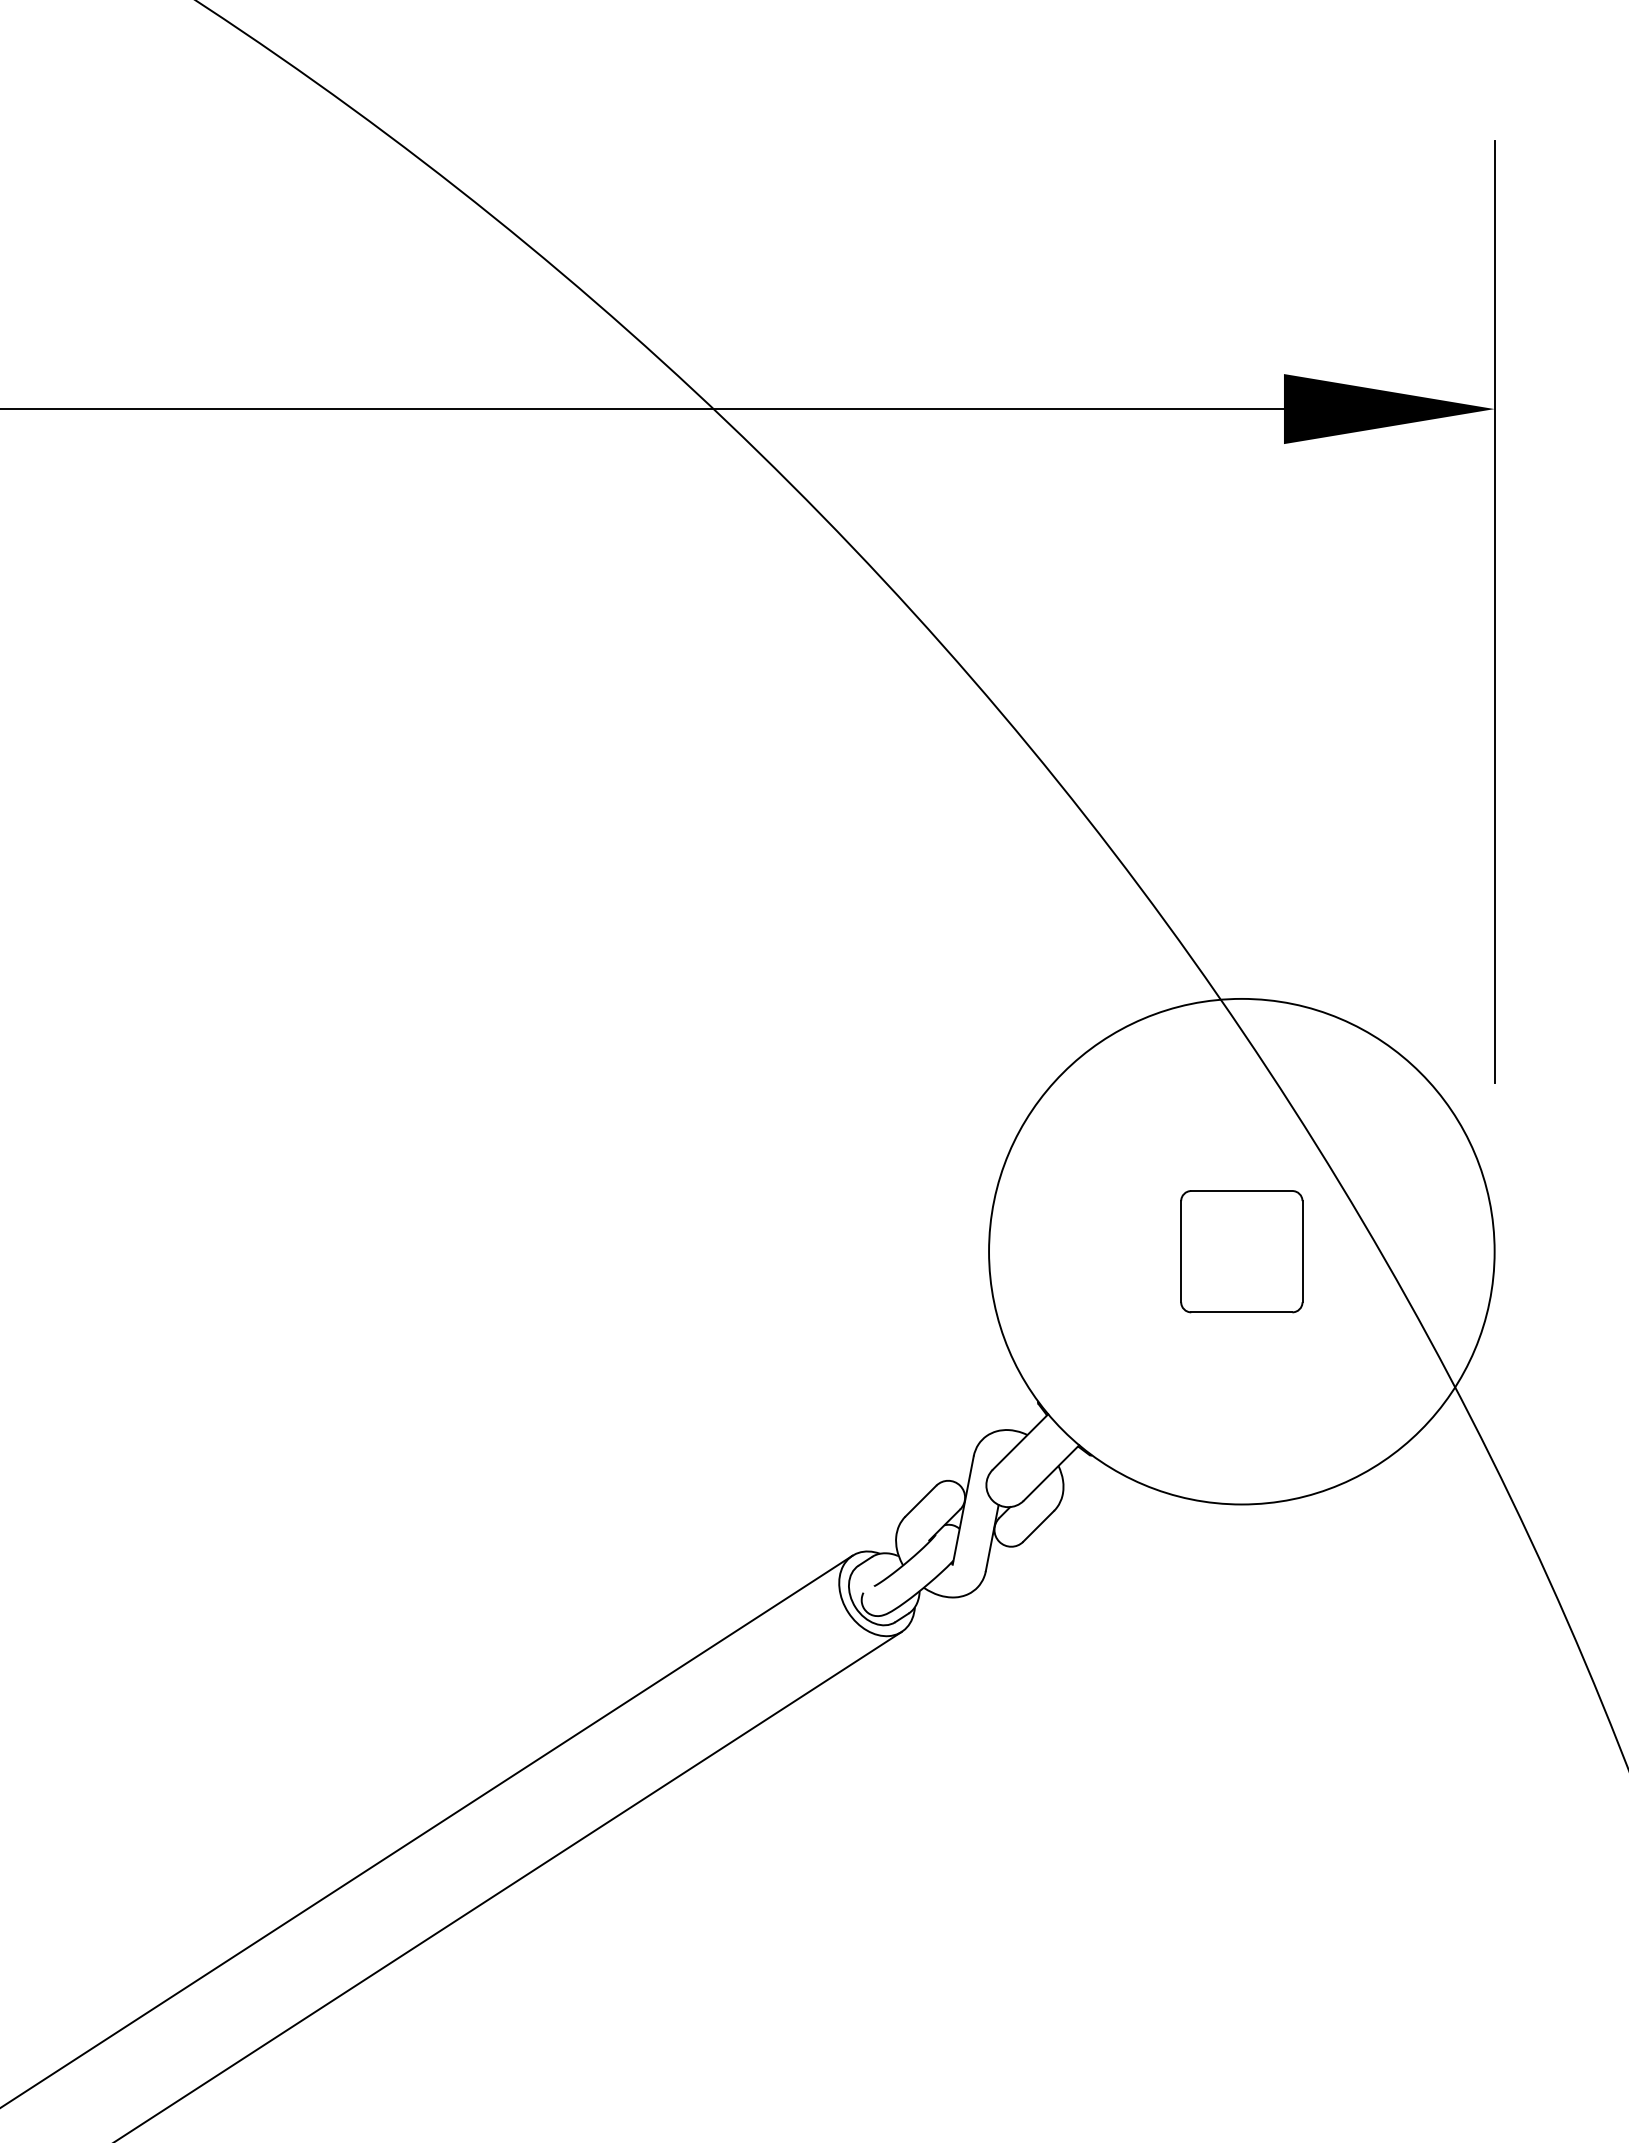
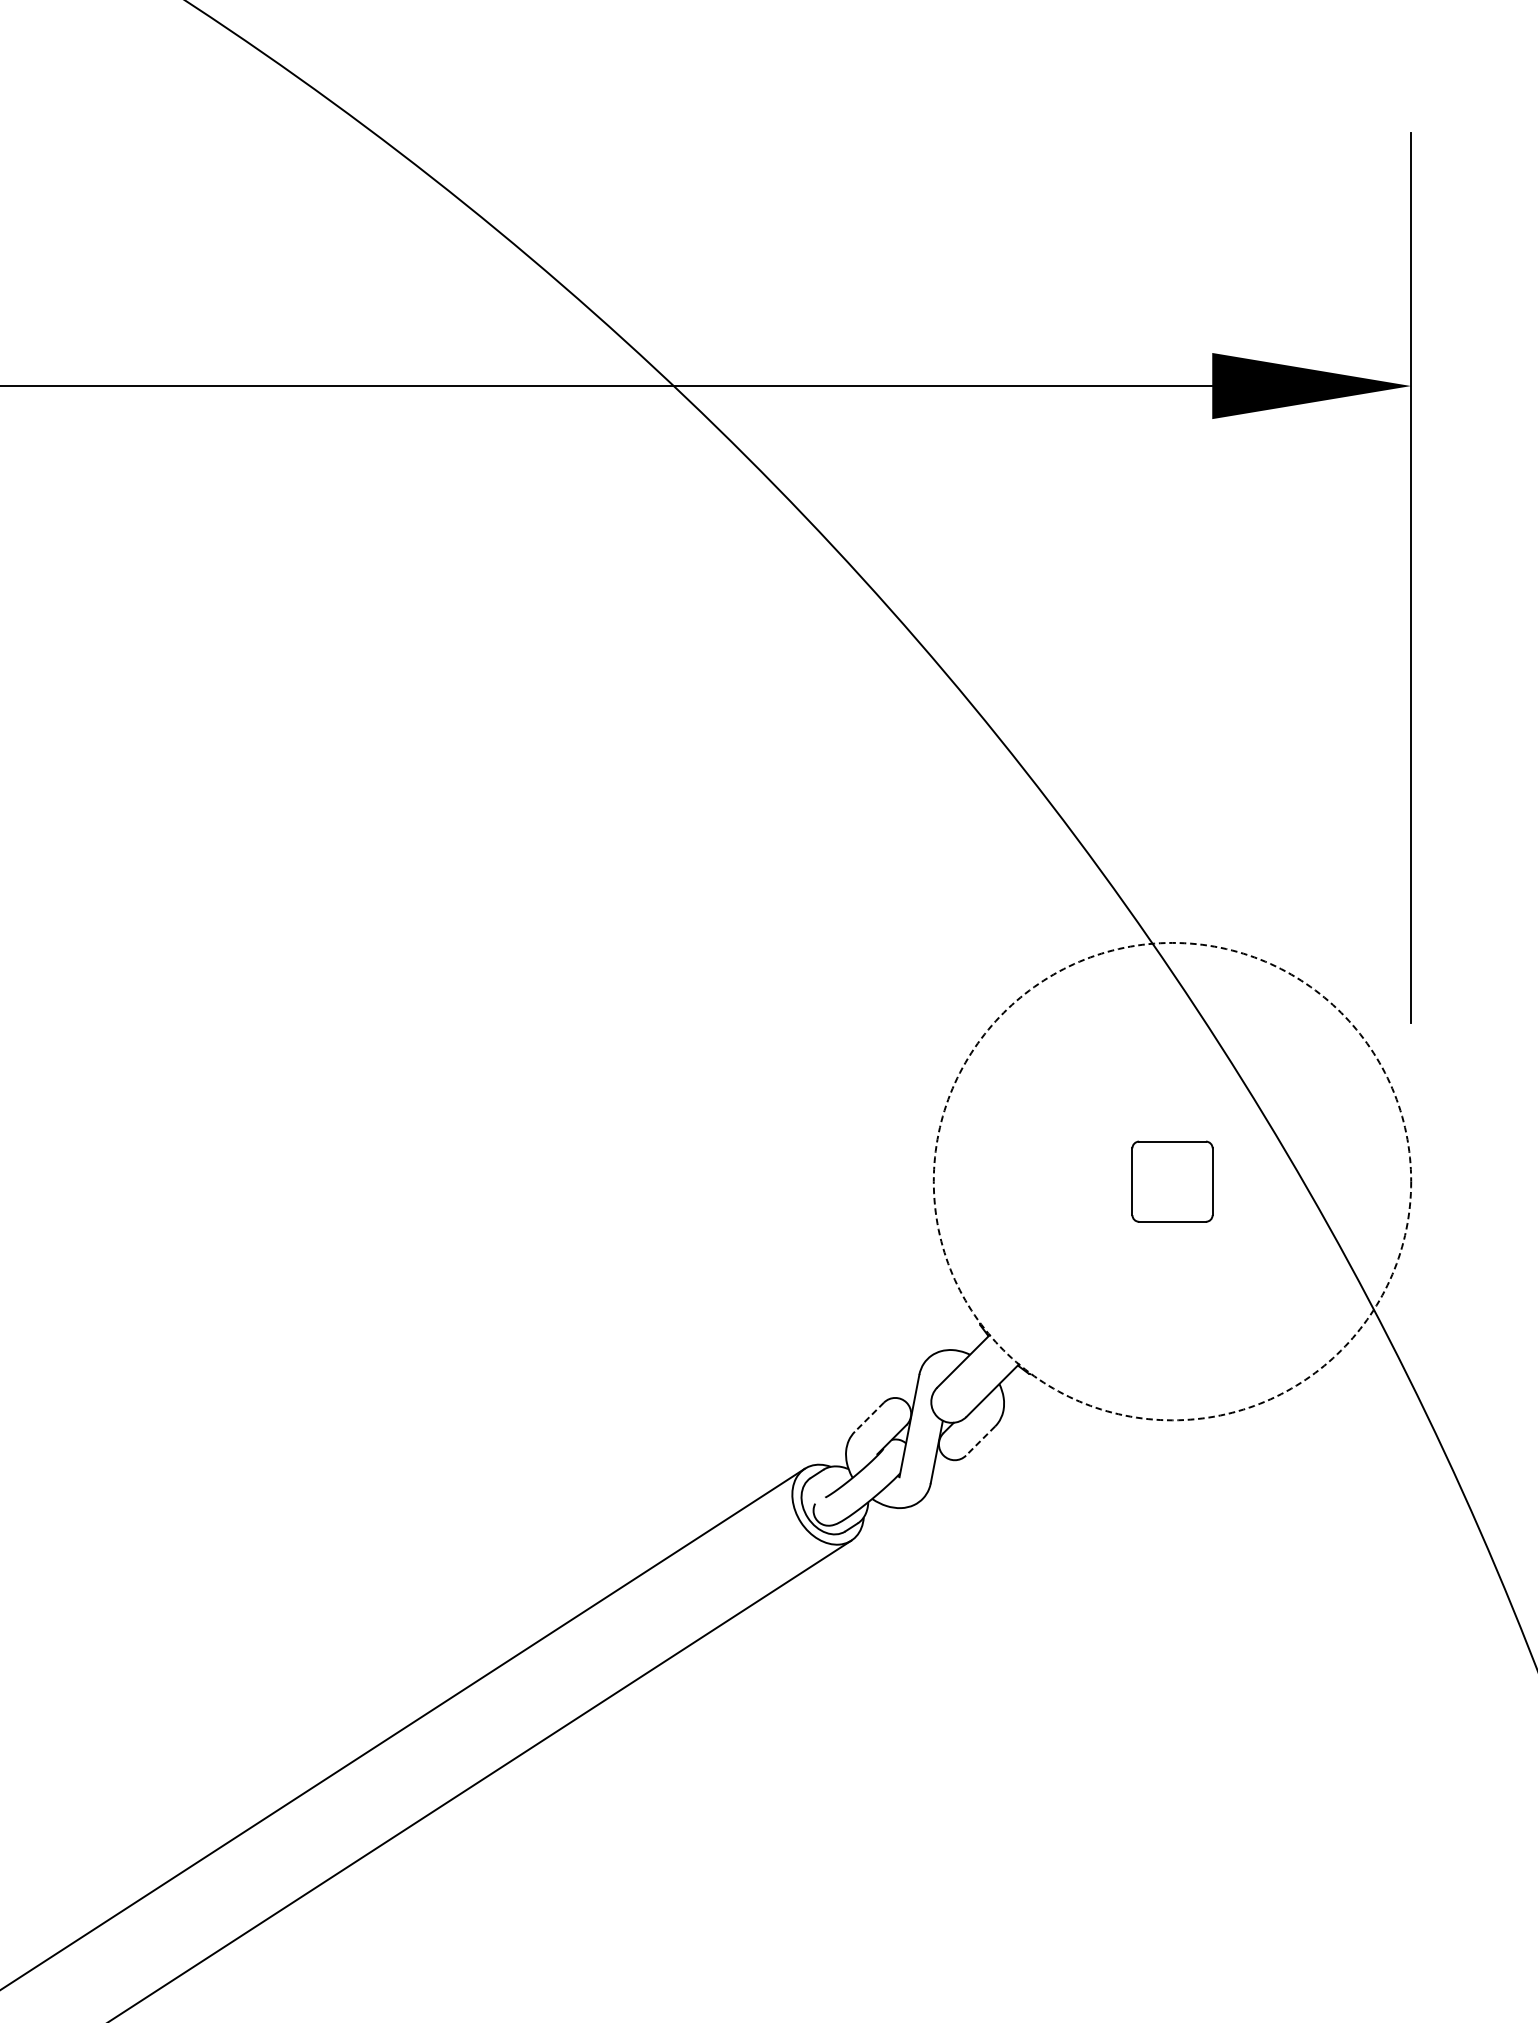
circle: (1241, 1251) -> (1172, 1181), solid -> dashed
part: (1241, 1251) -> (1172, 1181), size x0.7
line: (920, 1501) -> (869, 1417), solid -> dashed
line: (1038, 1526) -> (980, 1441), solid -> dashed

